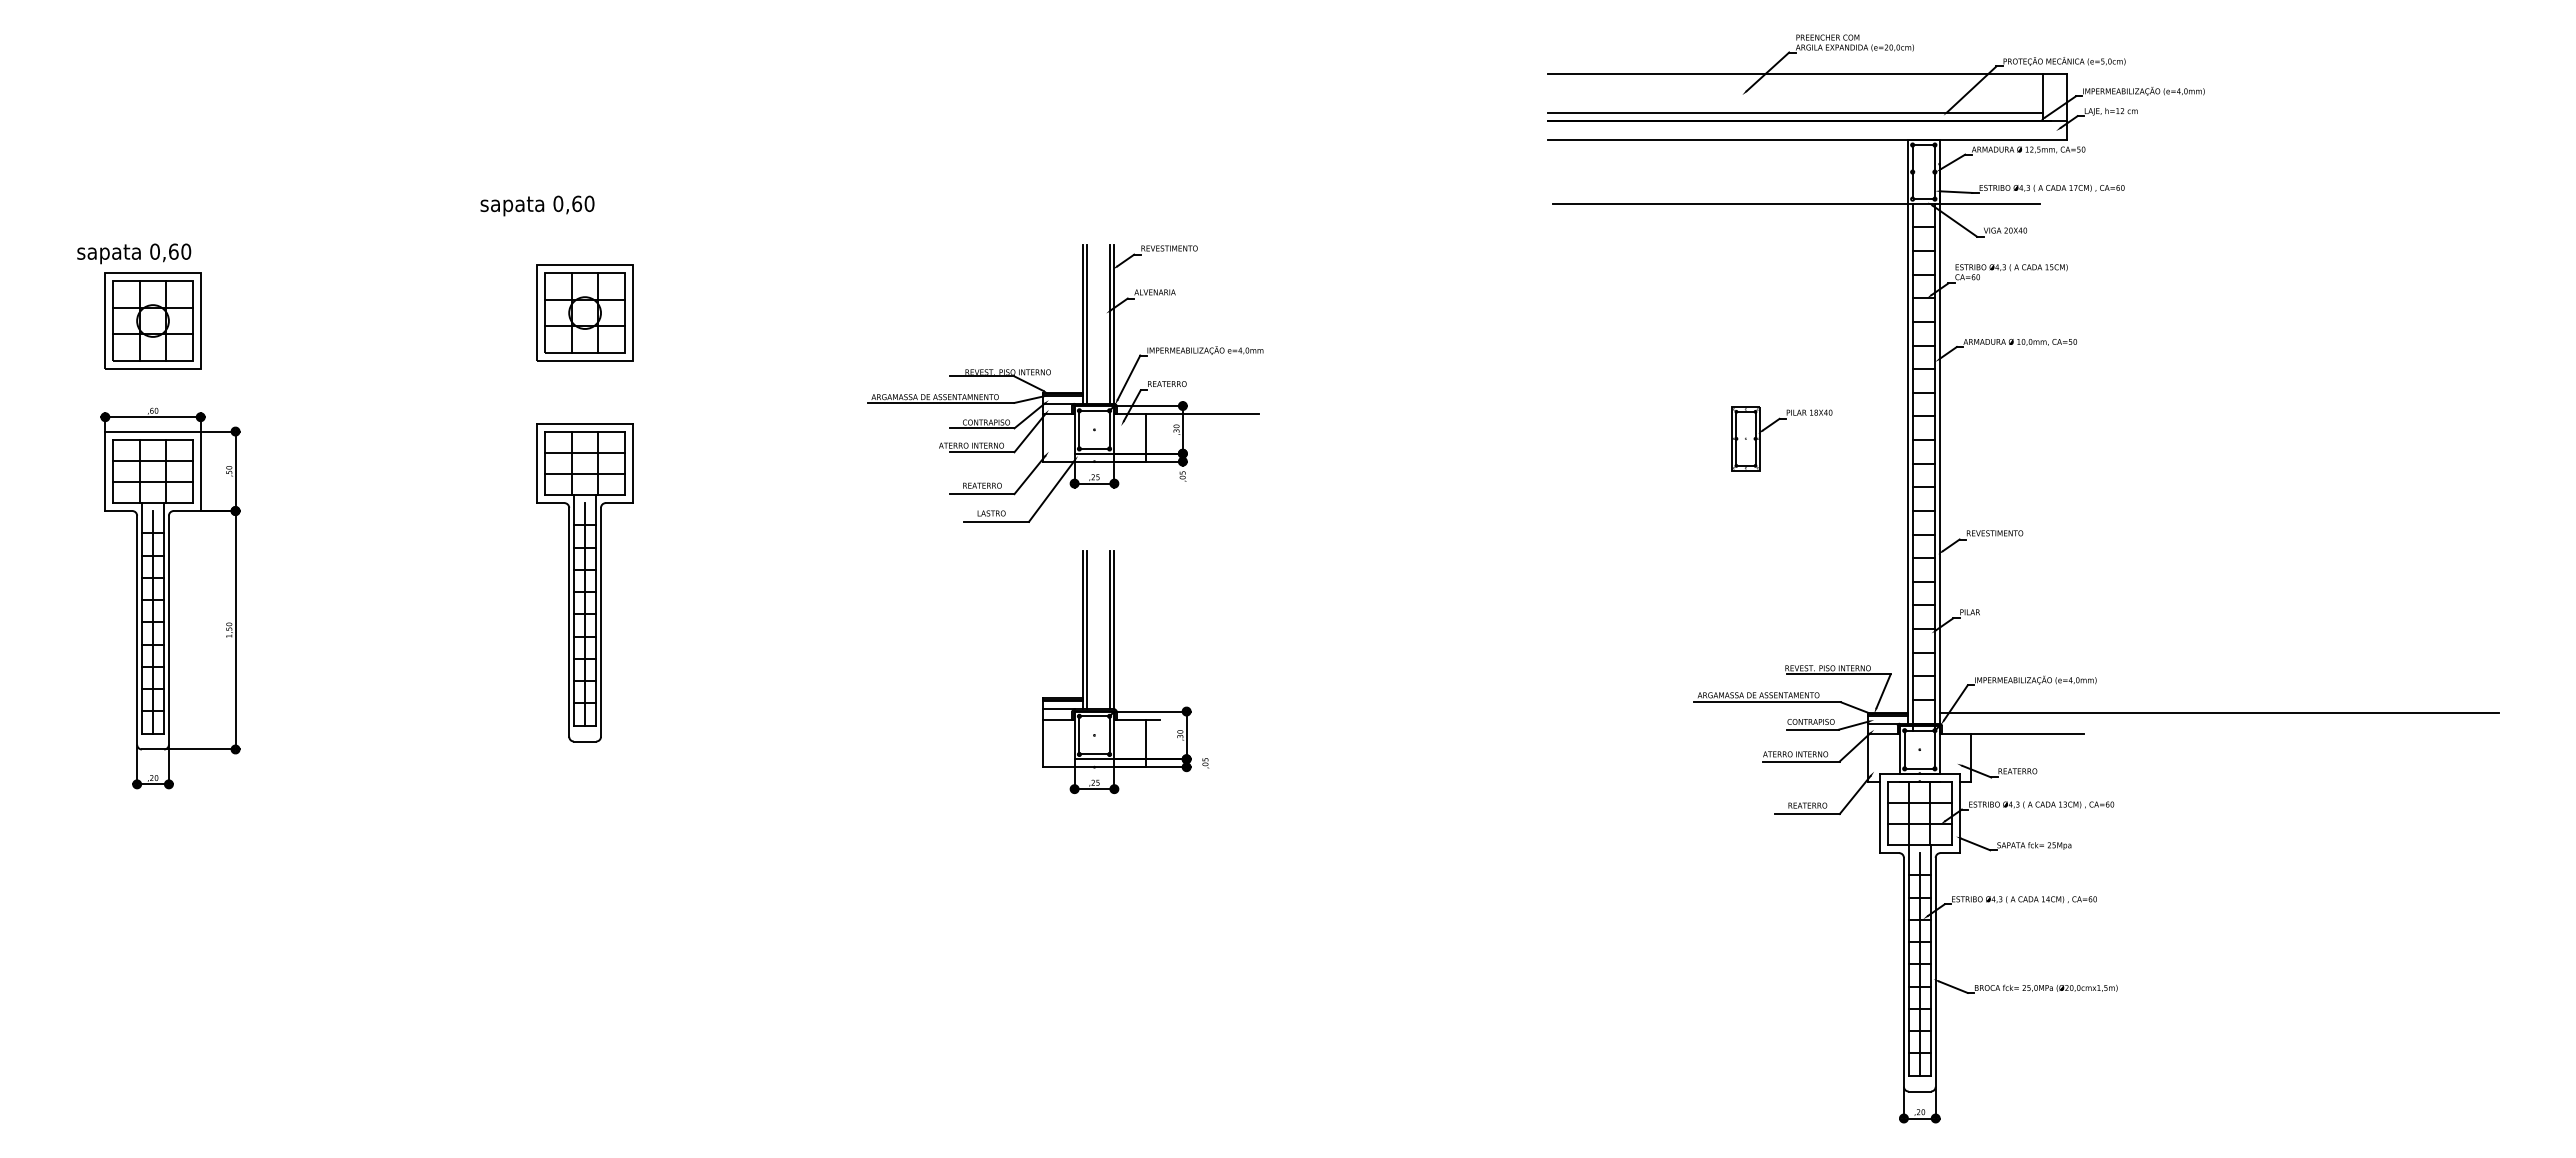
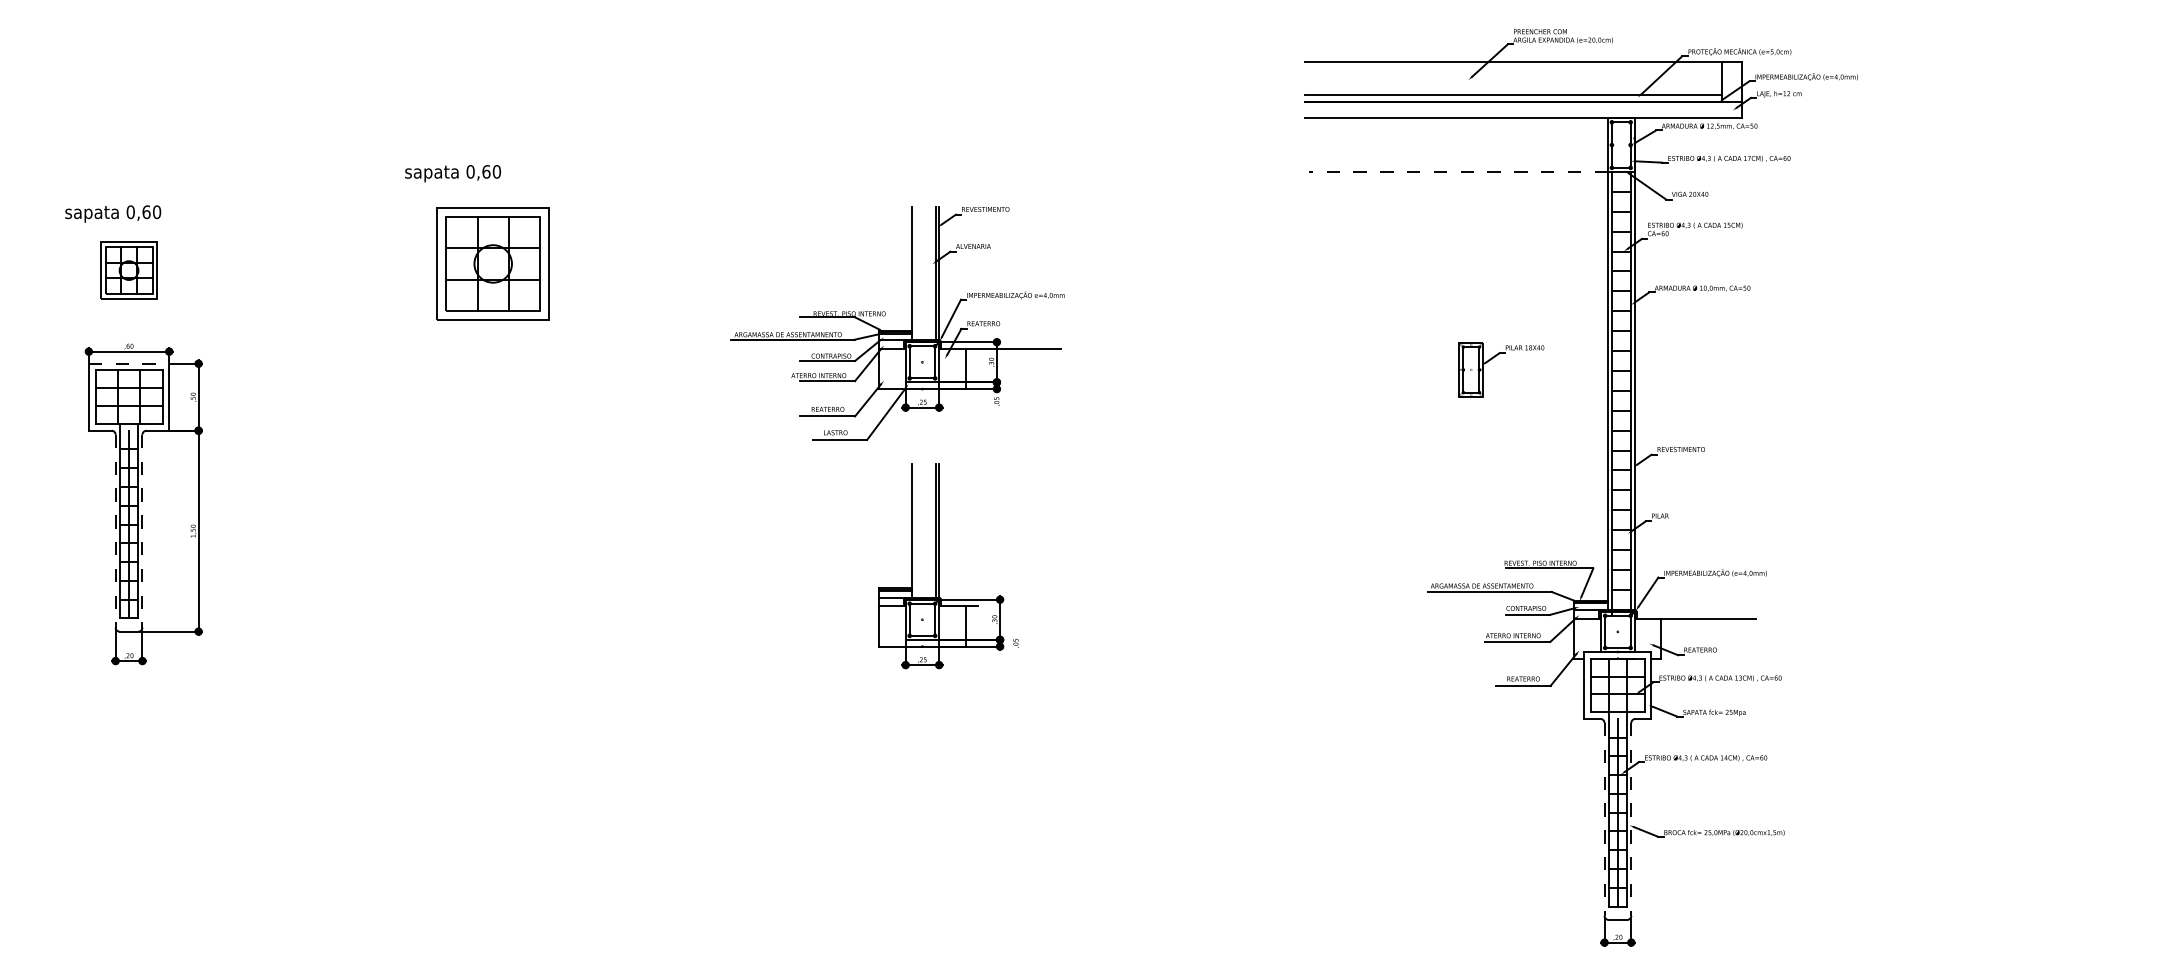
line: (1729, 203) -> (1457, 171), solid -> dashed
line: (1989, 203) -> (1676, 171), removed
part: (584, 312) -> (492, 263), size x1.4
part: (152, 320) -> (128, 270), size x0.7
line: (1086, 324) -> (915, 273), removed
line: (153, 431) -> (129, 363), solid -> dashed
part: (584, 582) -> (492, 490), removed
line: (1086, 629) -> (915, 530), removed
line: (137, 630) -> (115, 531), solid -> dashed
line: (168, 630) -> (142, 531), solid -> dashed
line: (2218, 712) -> (1869, 600), removed
line: (1903, 972) -> (1604, 819), solid -> dashed
line: (1935, 972) -> (1631, 819), solid -> dashed

